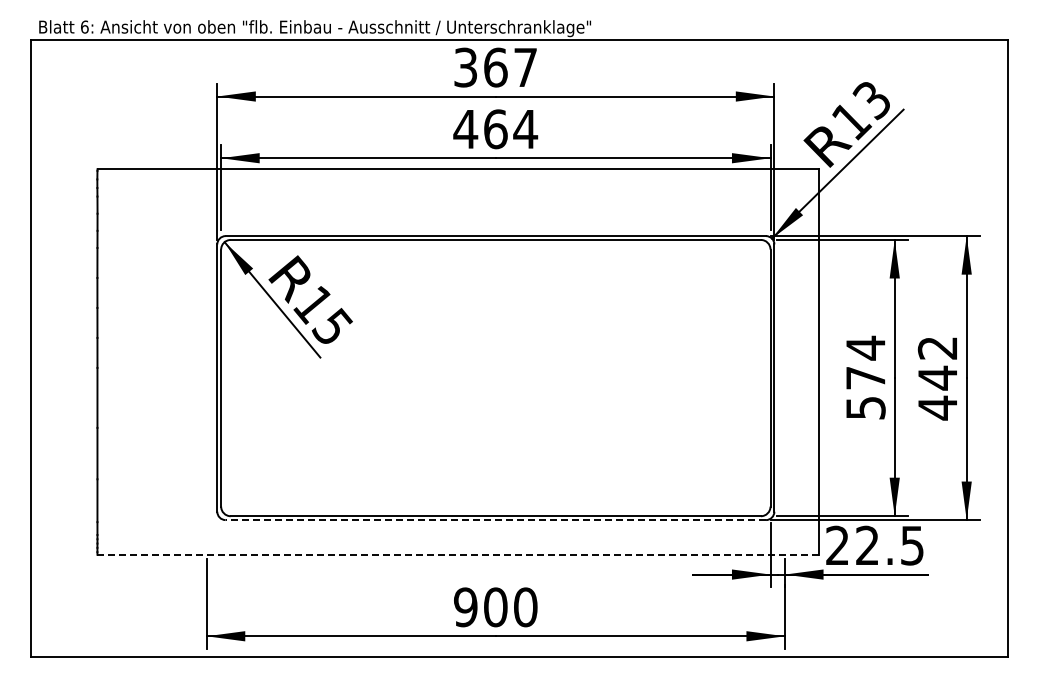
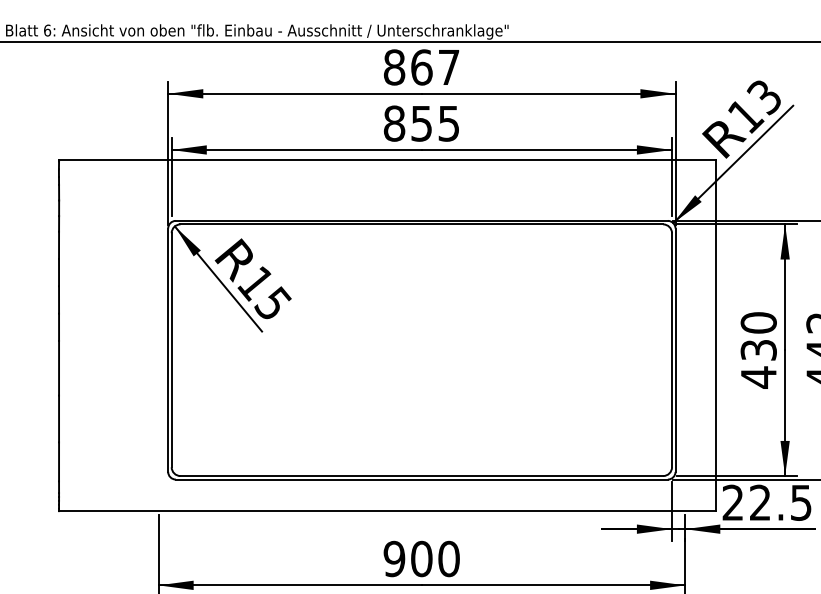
text: (465, 67) -> (394, 67), 367 -> 867
text: (495, 129) -> (421, 123), 464 -> 855
text: (865, 377) -> (758, 349), 574 -> 430
line: (495, 520) -> (421, 479), dashed -> solid
line: (458, 554) -> (387, 510), dashed -> solid

